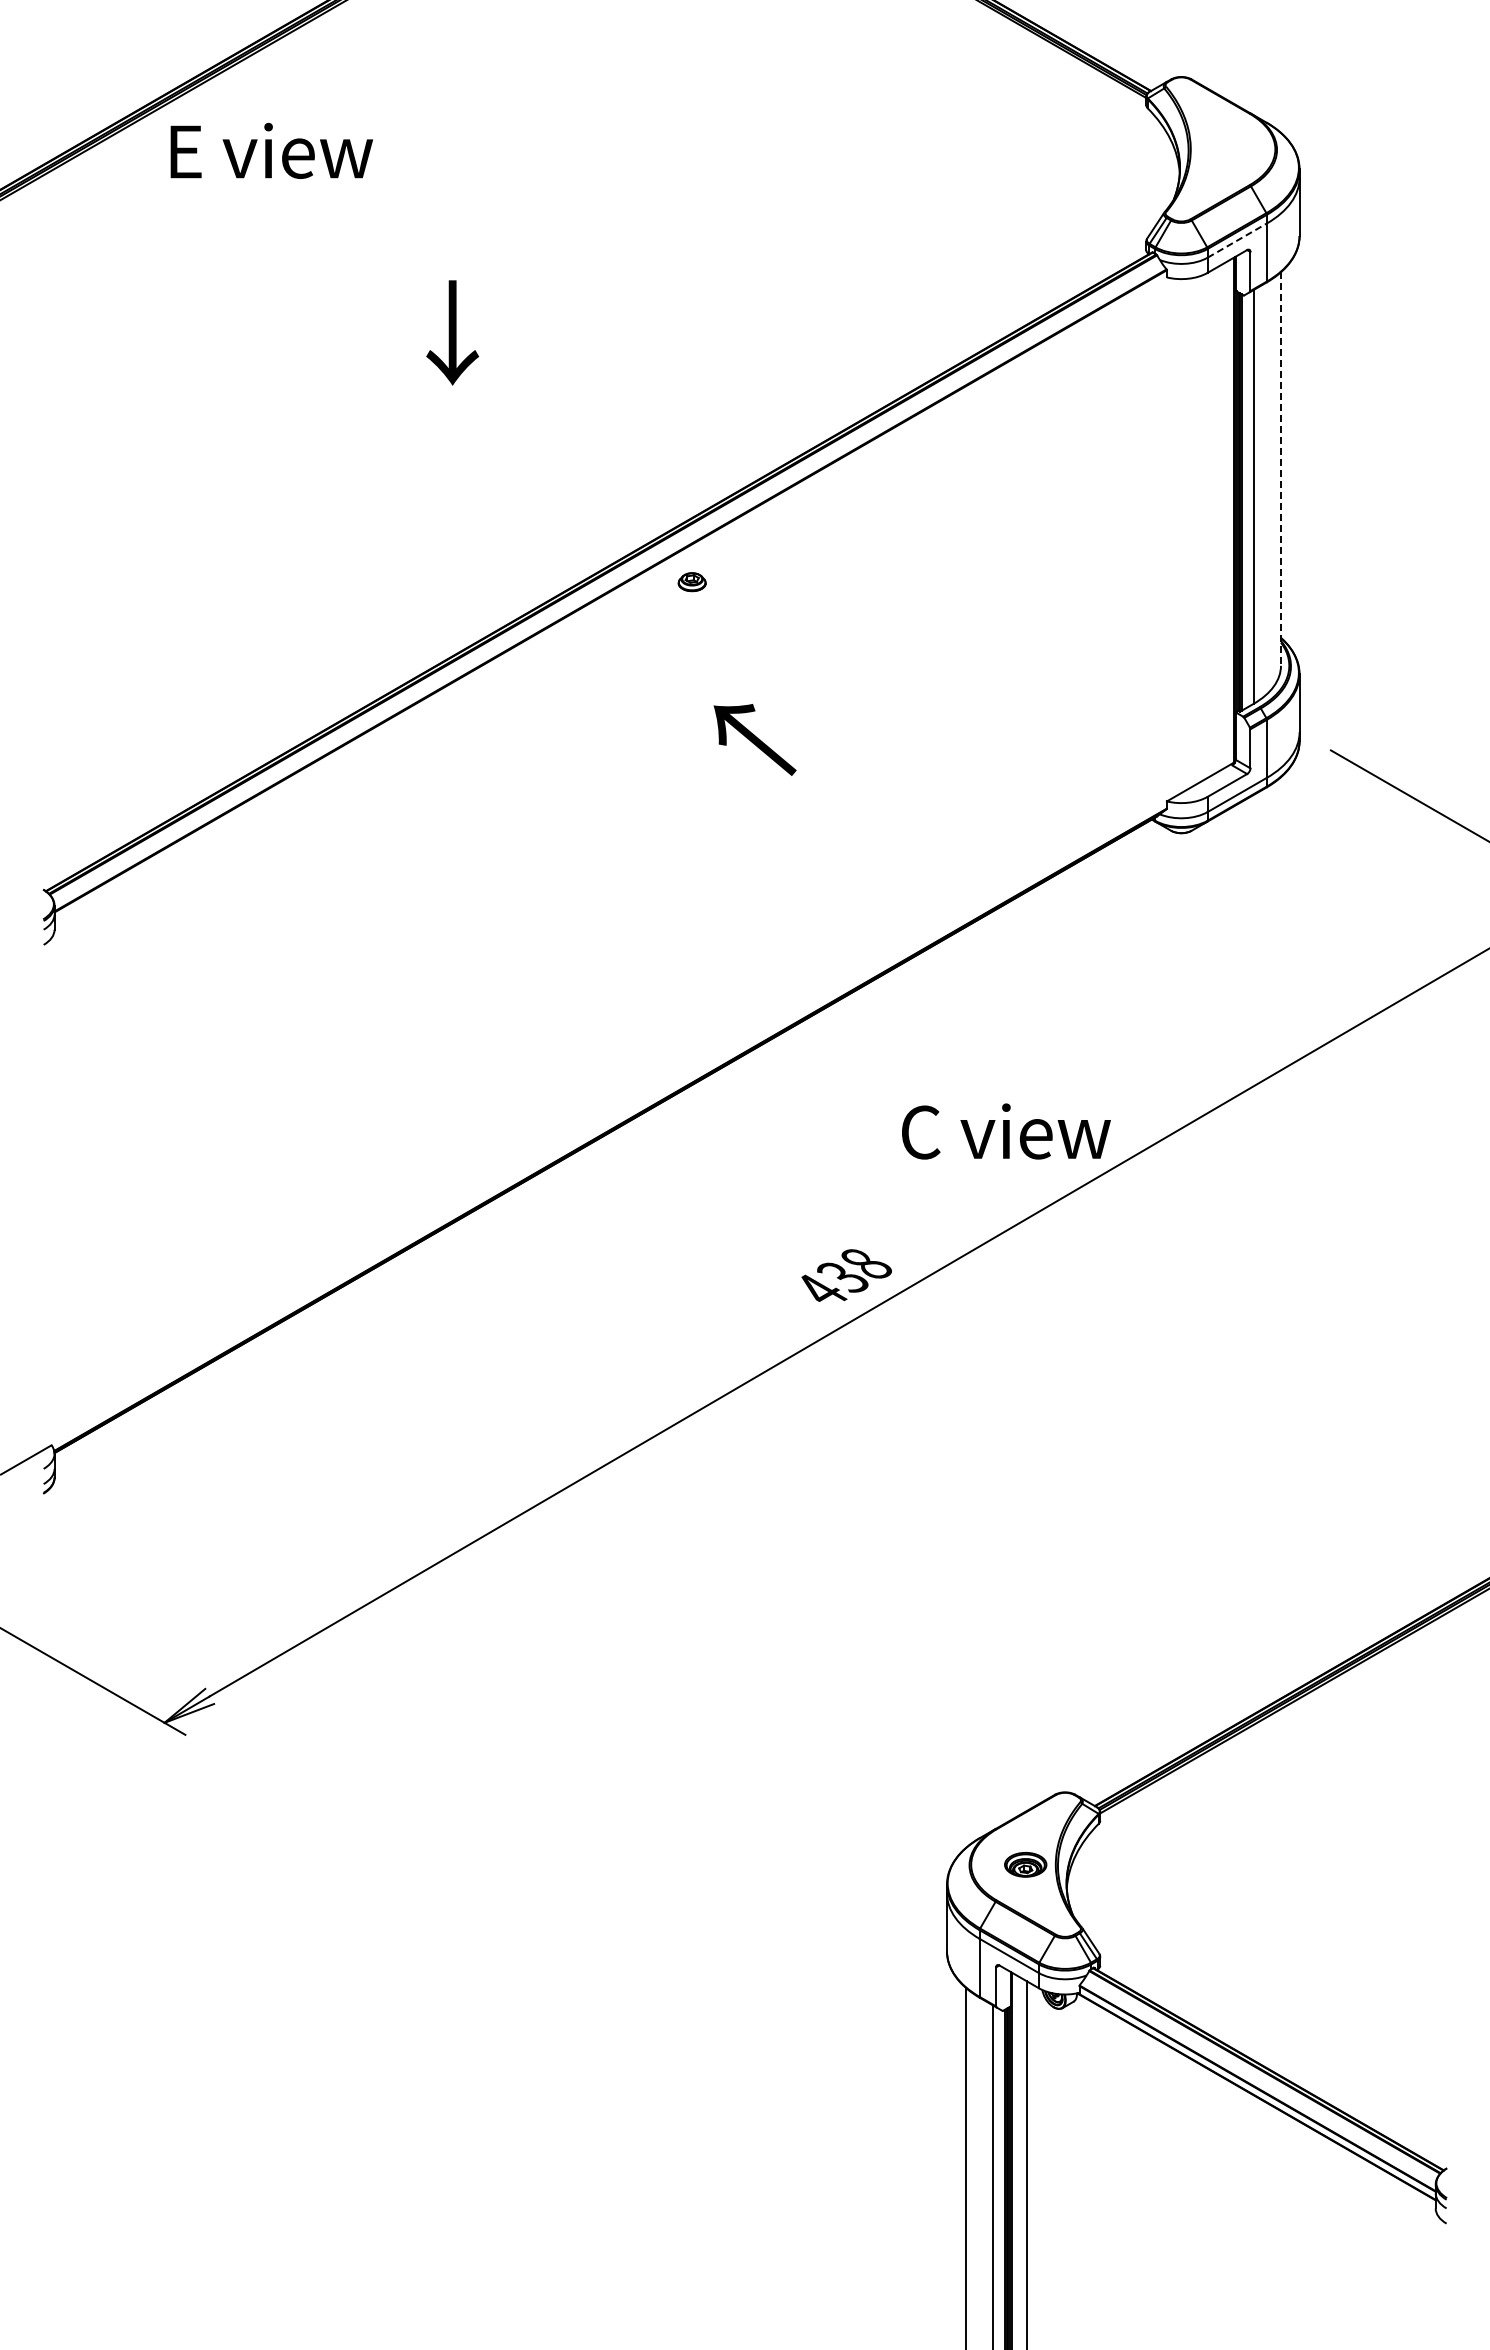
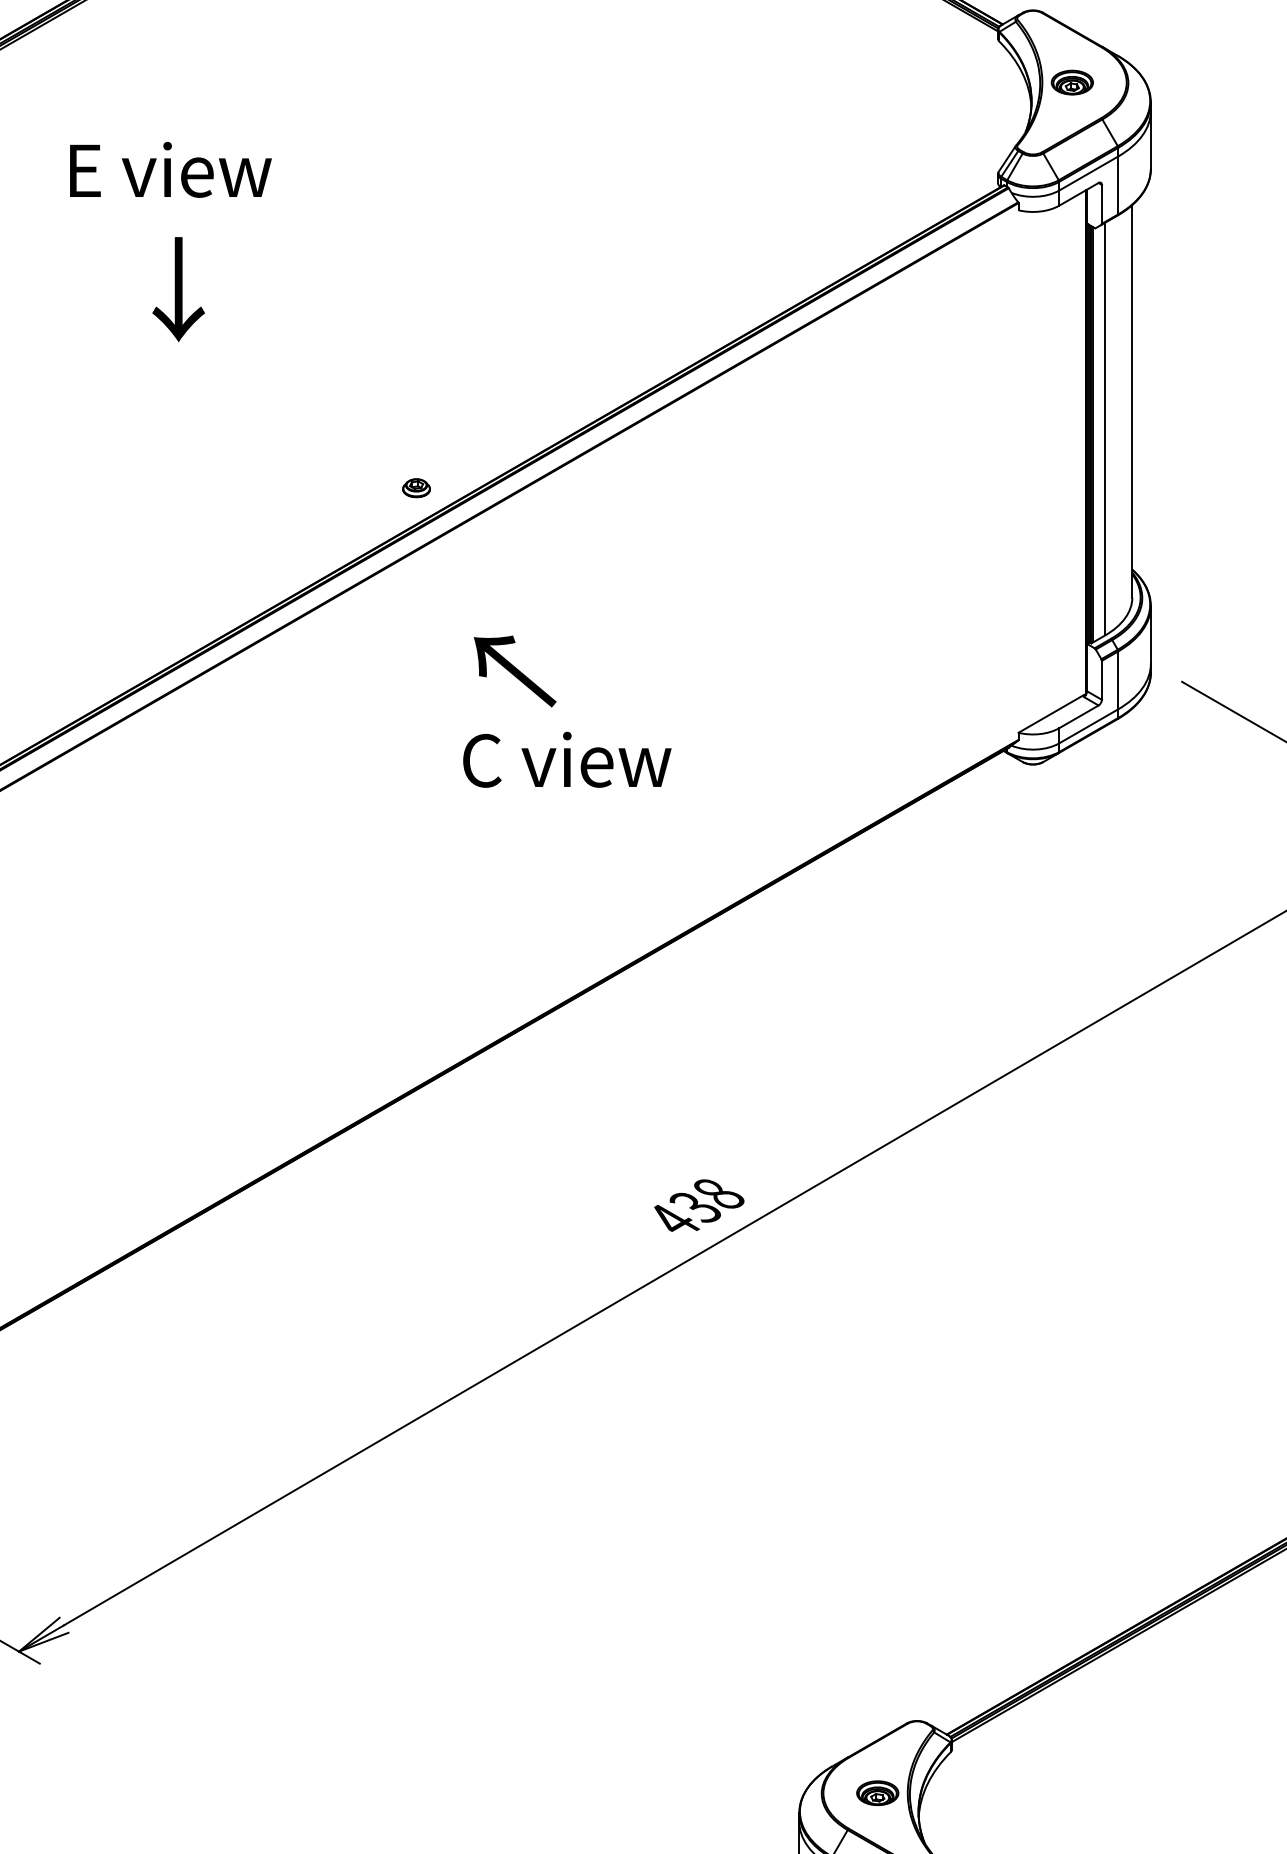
part: (1220, 149) -> (1072, 82), added
text: (271, 150) -> (170, 169), moved
line: (1237, 240) -> (1088, 173), dashed -> solid
text: (452, 332) -> (178, 289), moved
line: (1280, 469) -> (1131, 401), dashed -> solid
part: (691, 582) -> (415, 488), moved
text: (754, 739) -> (514, 671), moved
text: (1006, 1131) -> (567, 759), moved

